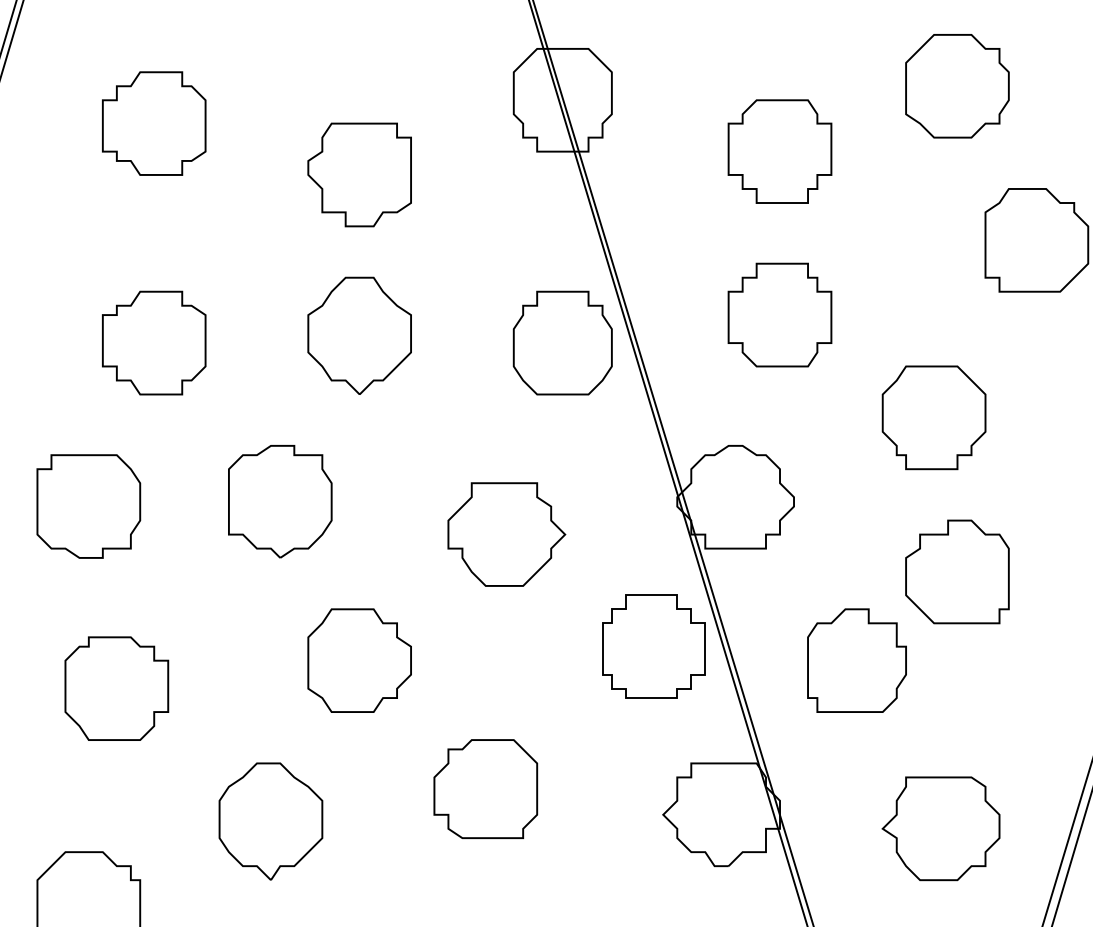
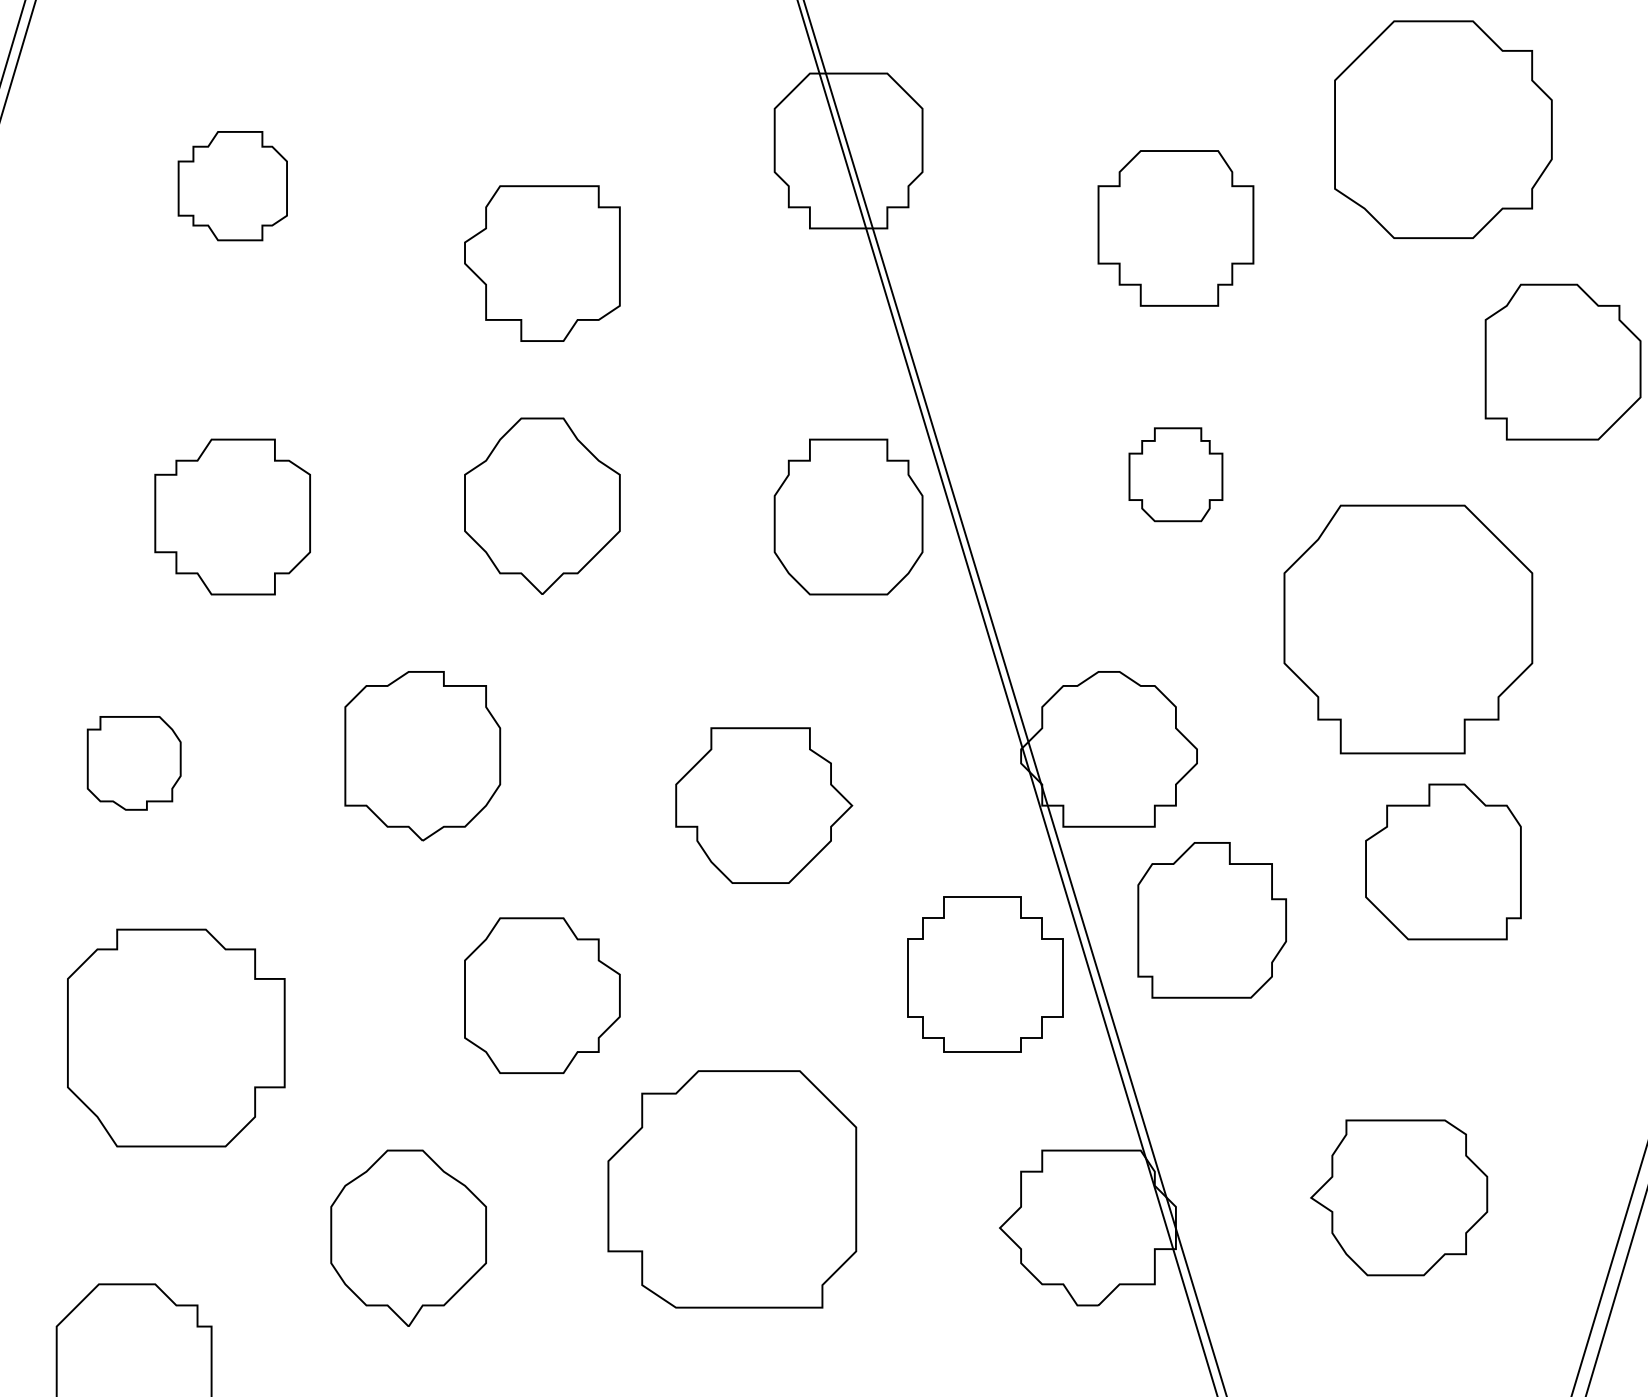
part: (957, 86) -> (1443, 130), size x1.4
part: (154, 123) -> (233, 186), size x0.7
part: (779, 314) -> (1175, 473), size x0.6
part: (933, 417) -> (1407, 629), size x1.6
part: (88, 506) -> (133, 763), size x0.6
part: (856, 660) -> (1211, 920), moved
part: (116, 688) -> (175, 1037), size x1.4
part: (485, 788) -> (732, 1188), size x1.6
part: (940, 828) -> (1398, 1197), moved

